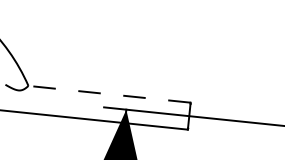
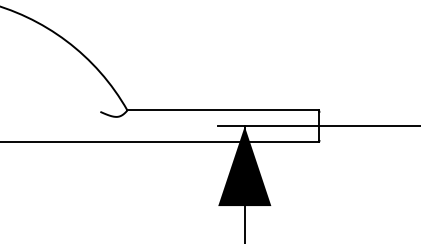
line: (109, 94) -> (223, 110), dashed -> solid

